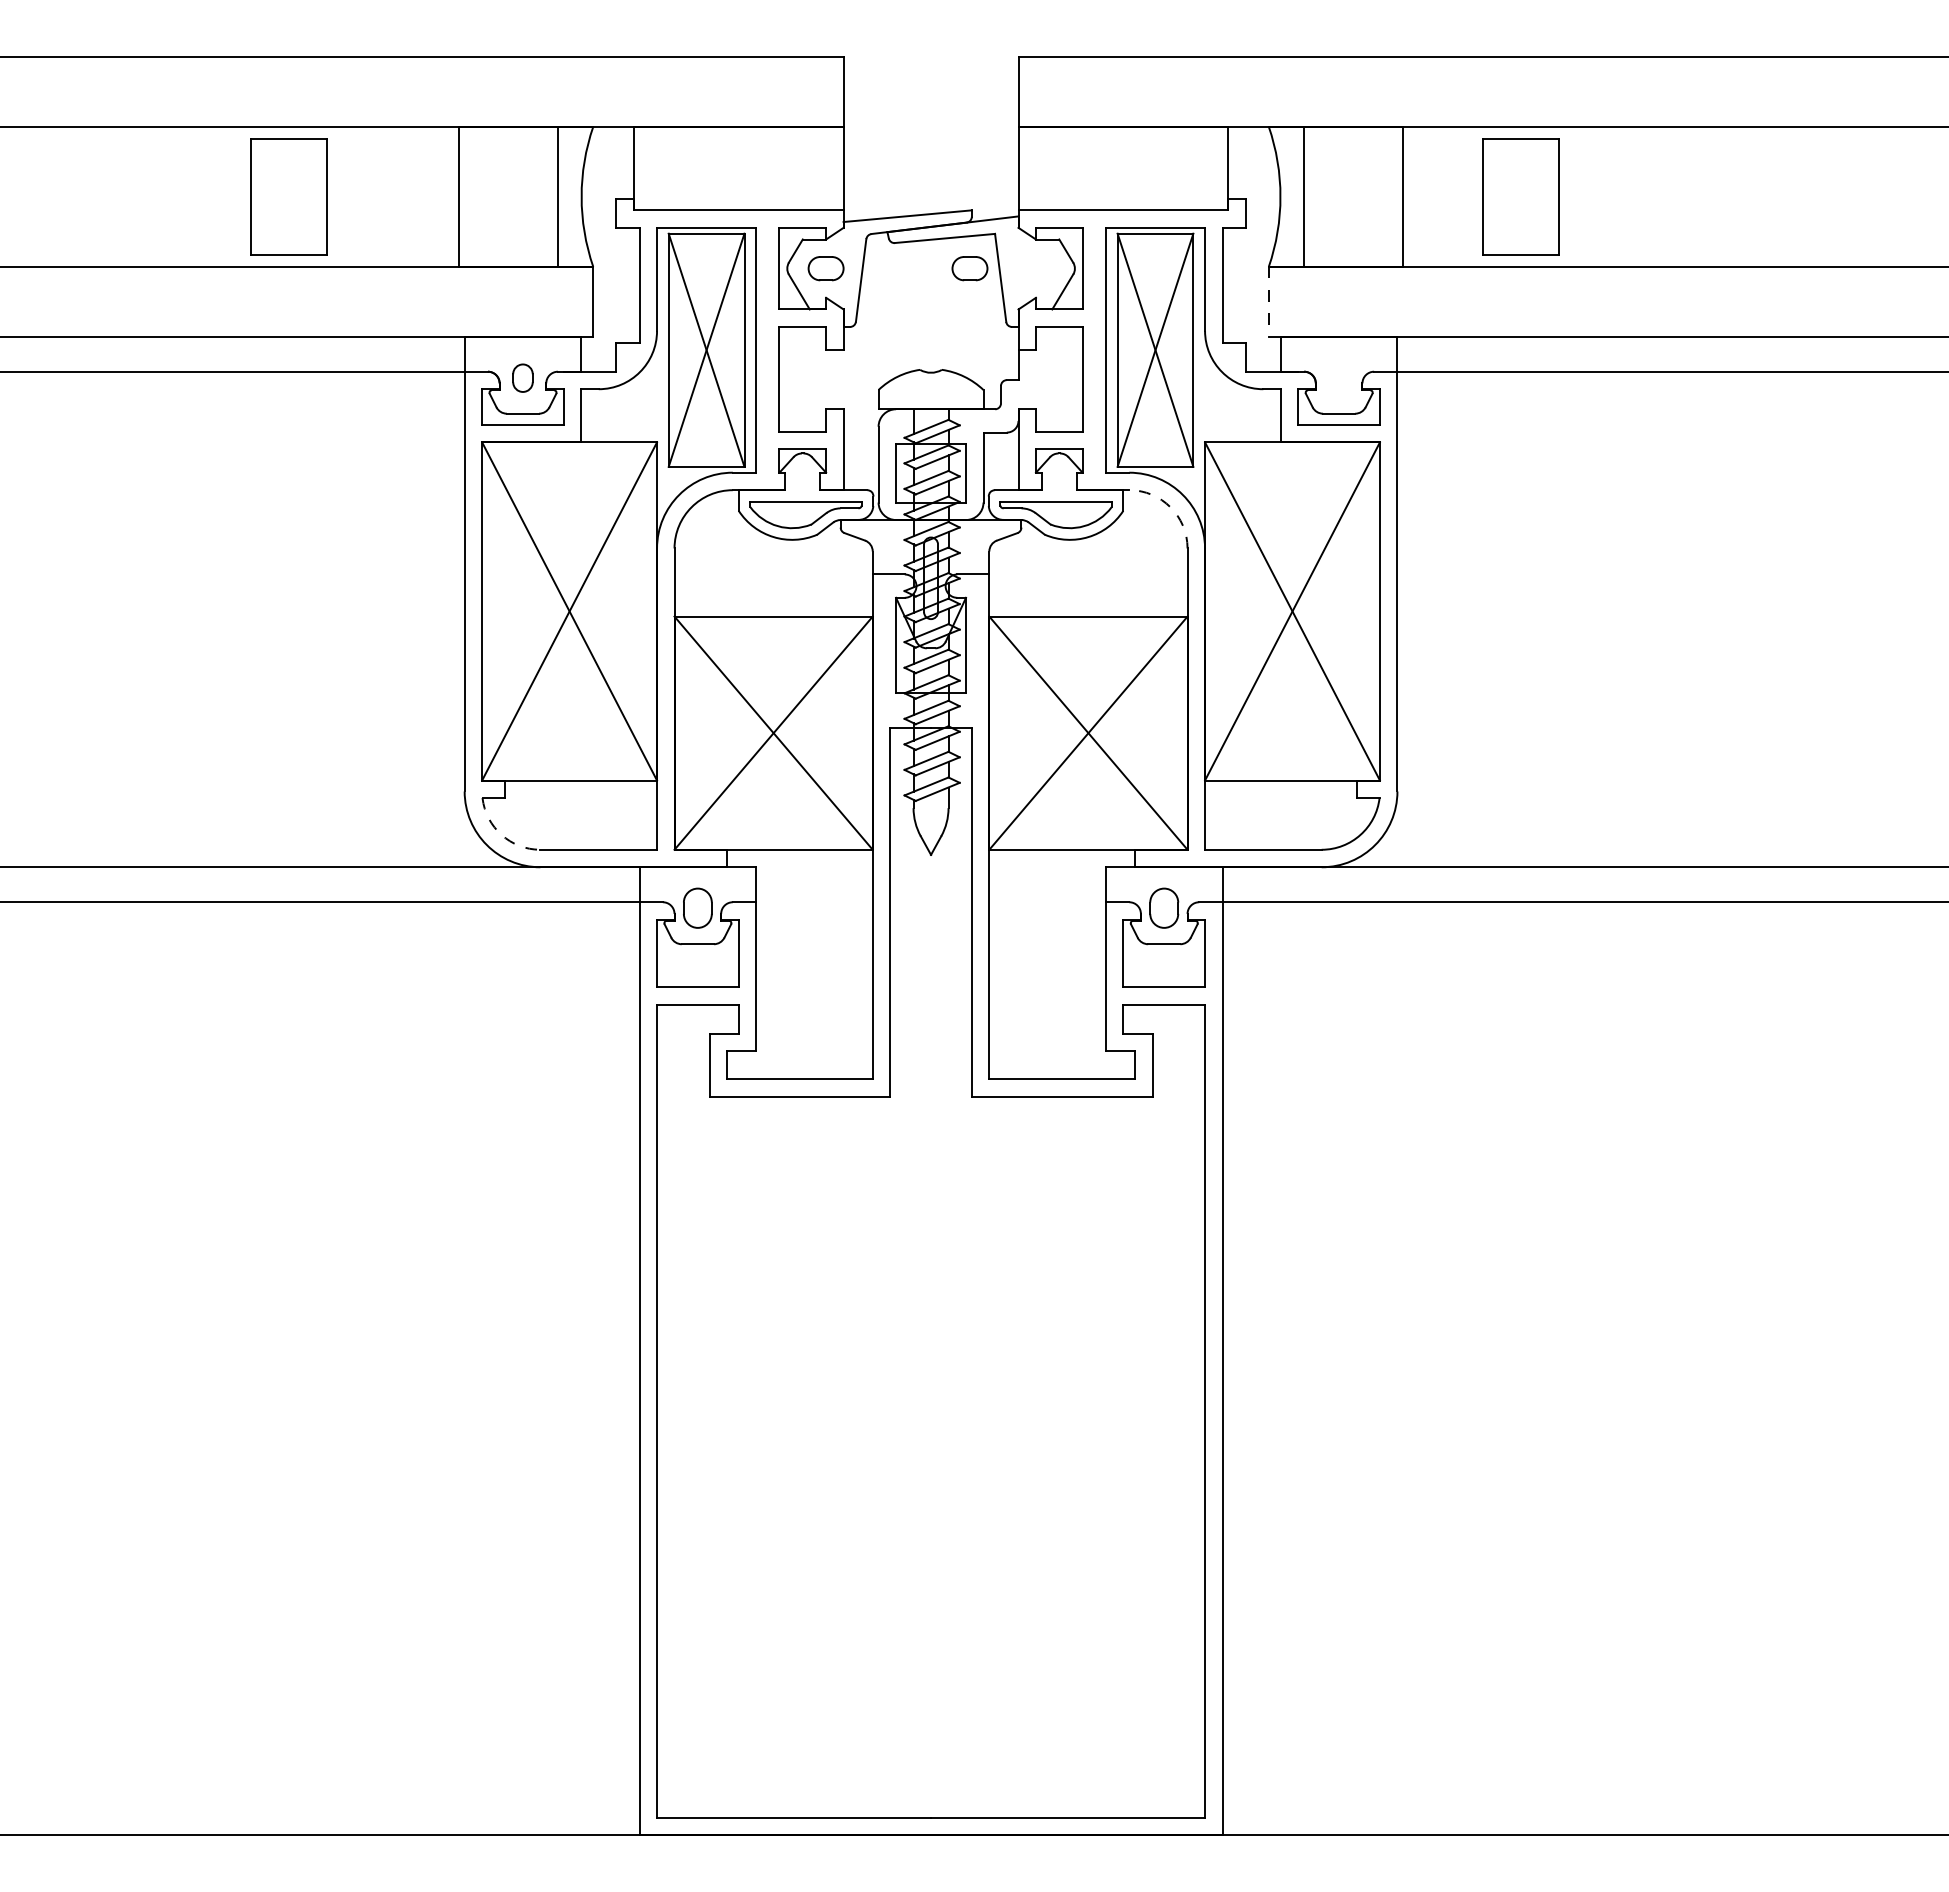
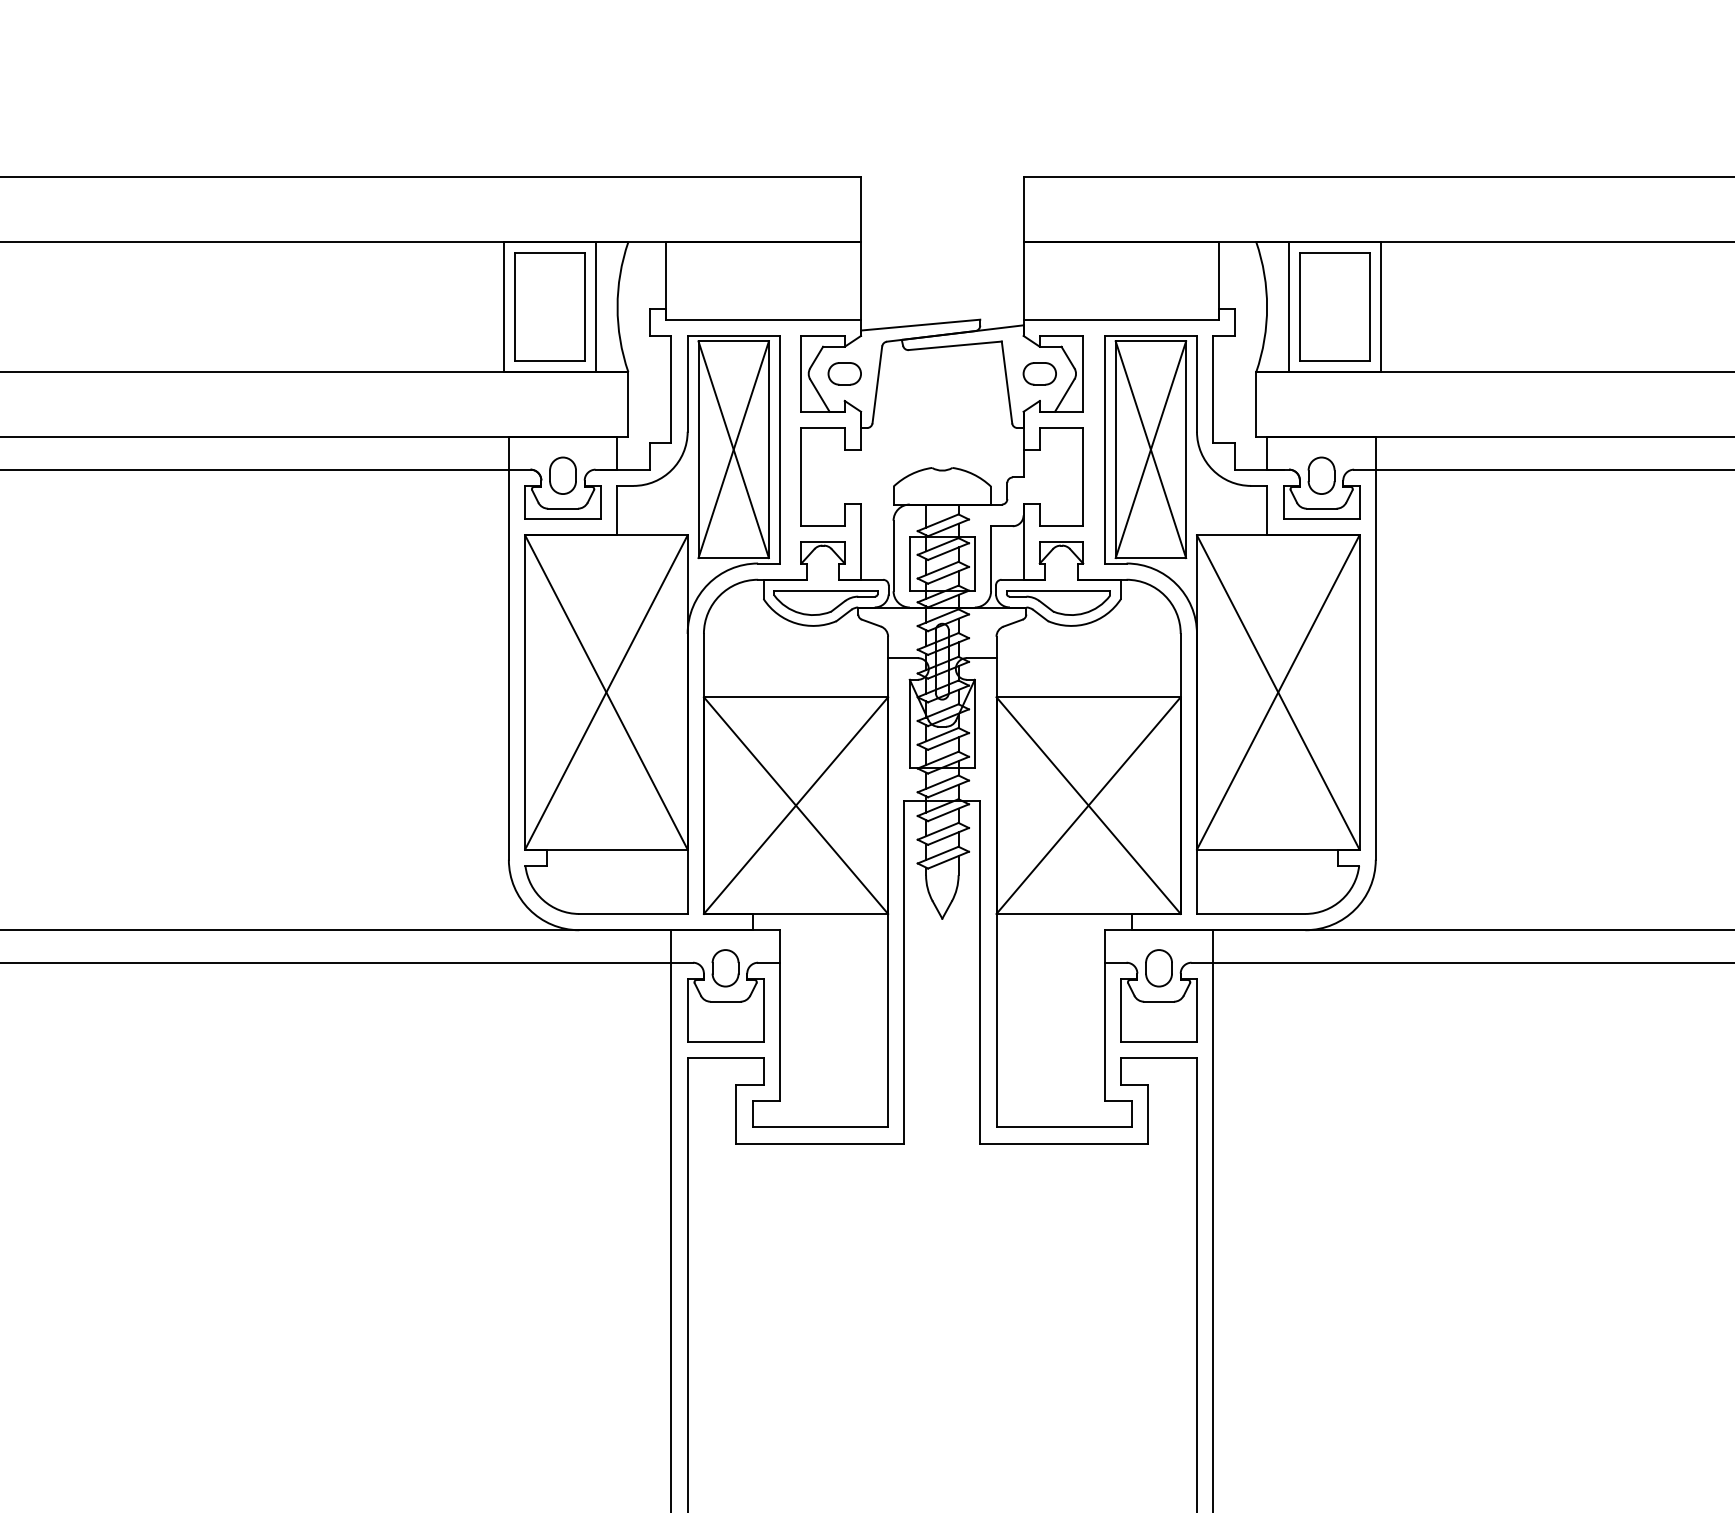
part: (288, 196) -> (549, 306), moved
part: (1520, 196) -> (1334, 306), moved
part: (969, 268) -> (1039, 373), moved
line: (1268, 301) -> (1255, 404), dashed -> solid
part: (522, 377) -> (562, 475), size x1.43
part: (1338, 377) -> (1321, 475), added
arc: (1170, 507) -> (1164, 595), dashed -> solid
arc: (501, 834) -> (543, 899), dashed -> solid

